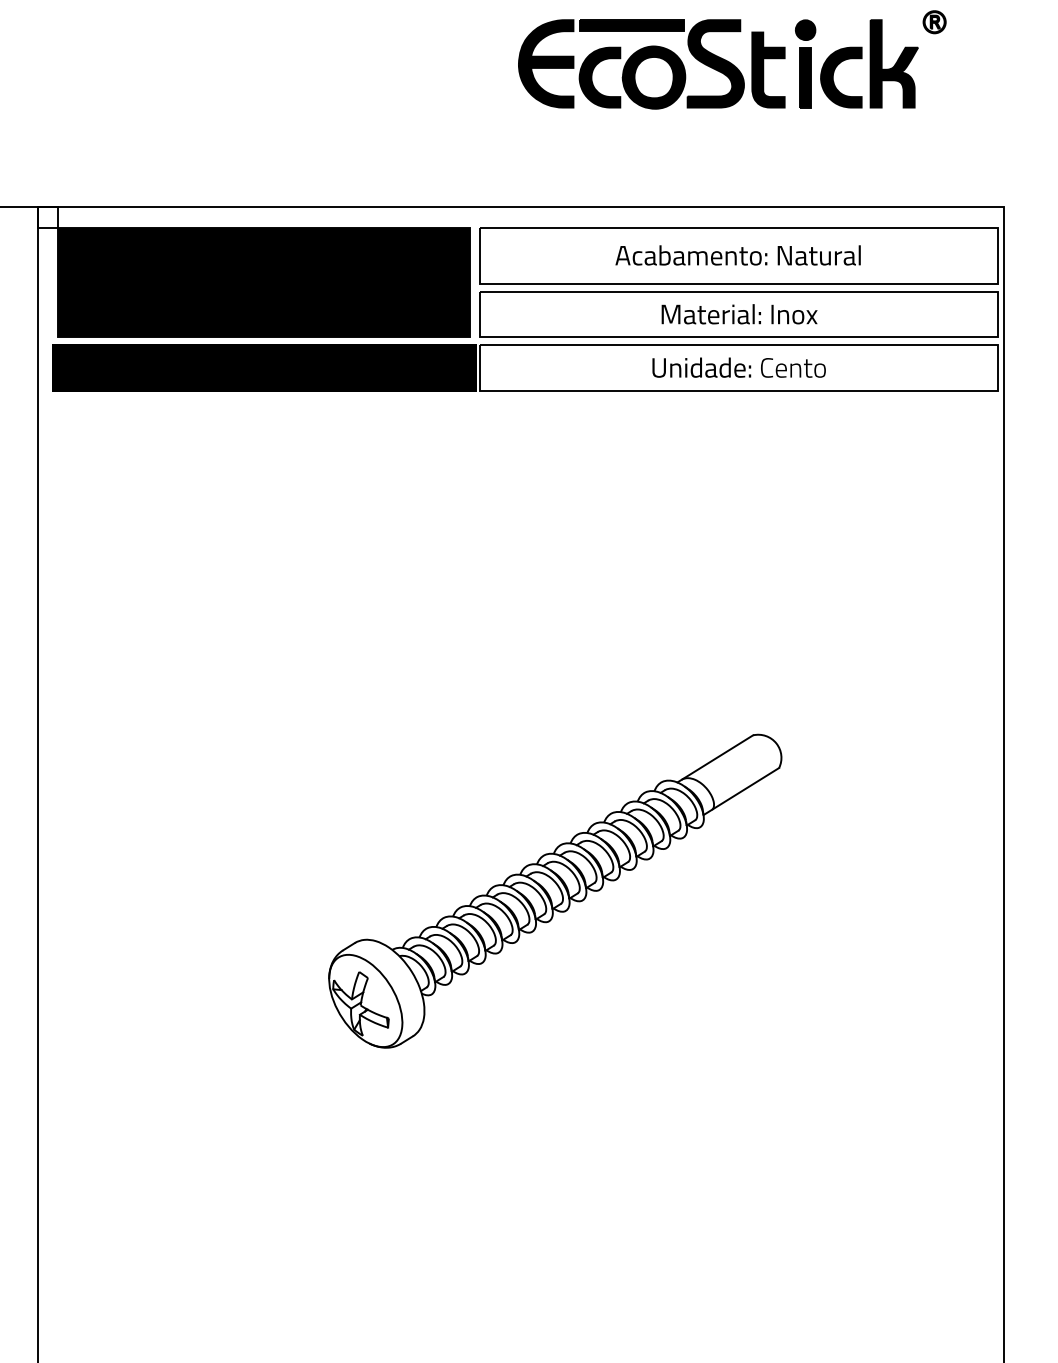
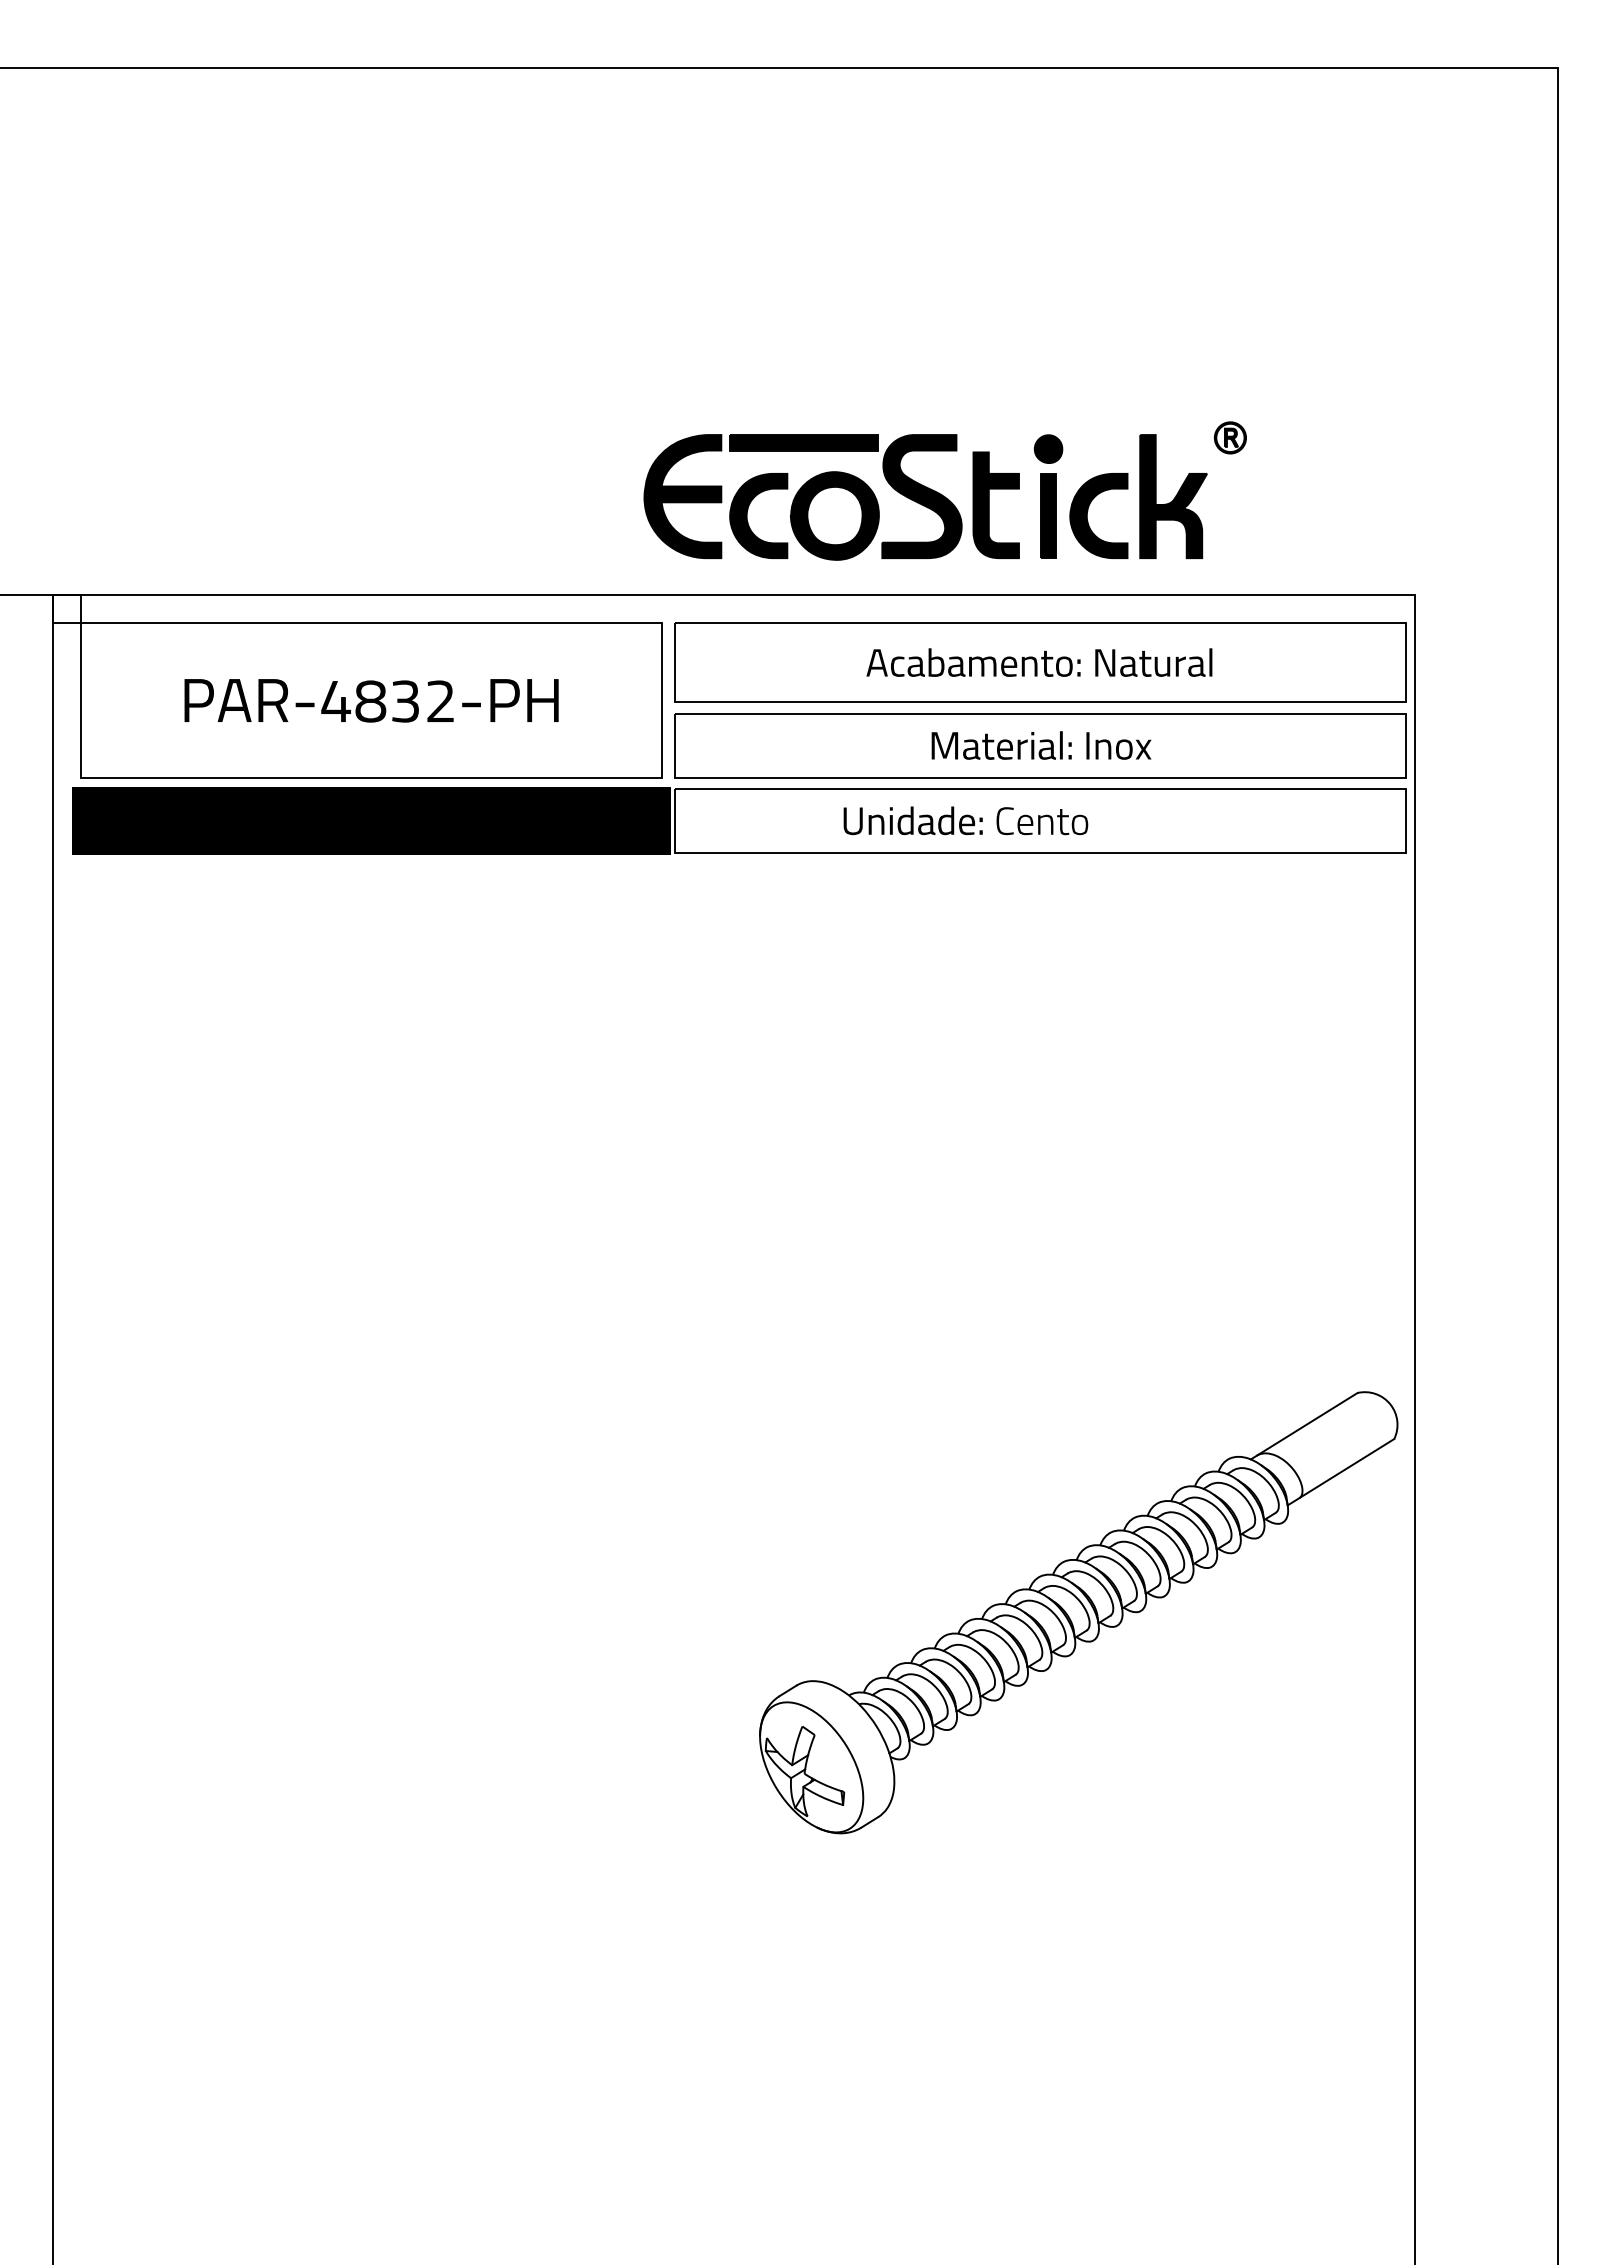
part: (731, 59) -> (944, 490), moved
fill: (264, 282) -> (371, 700), removed
text: (738, 367) -> (965, 820), moved
part: (555, 891) -> (1078, 1612), moved

